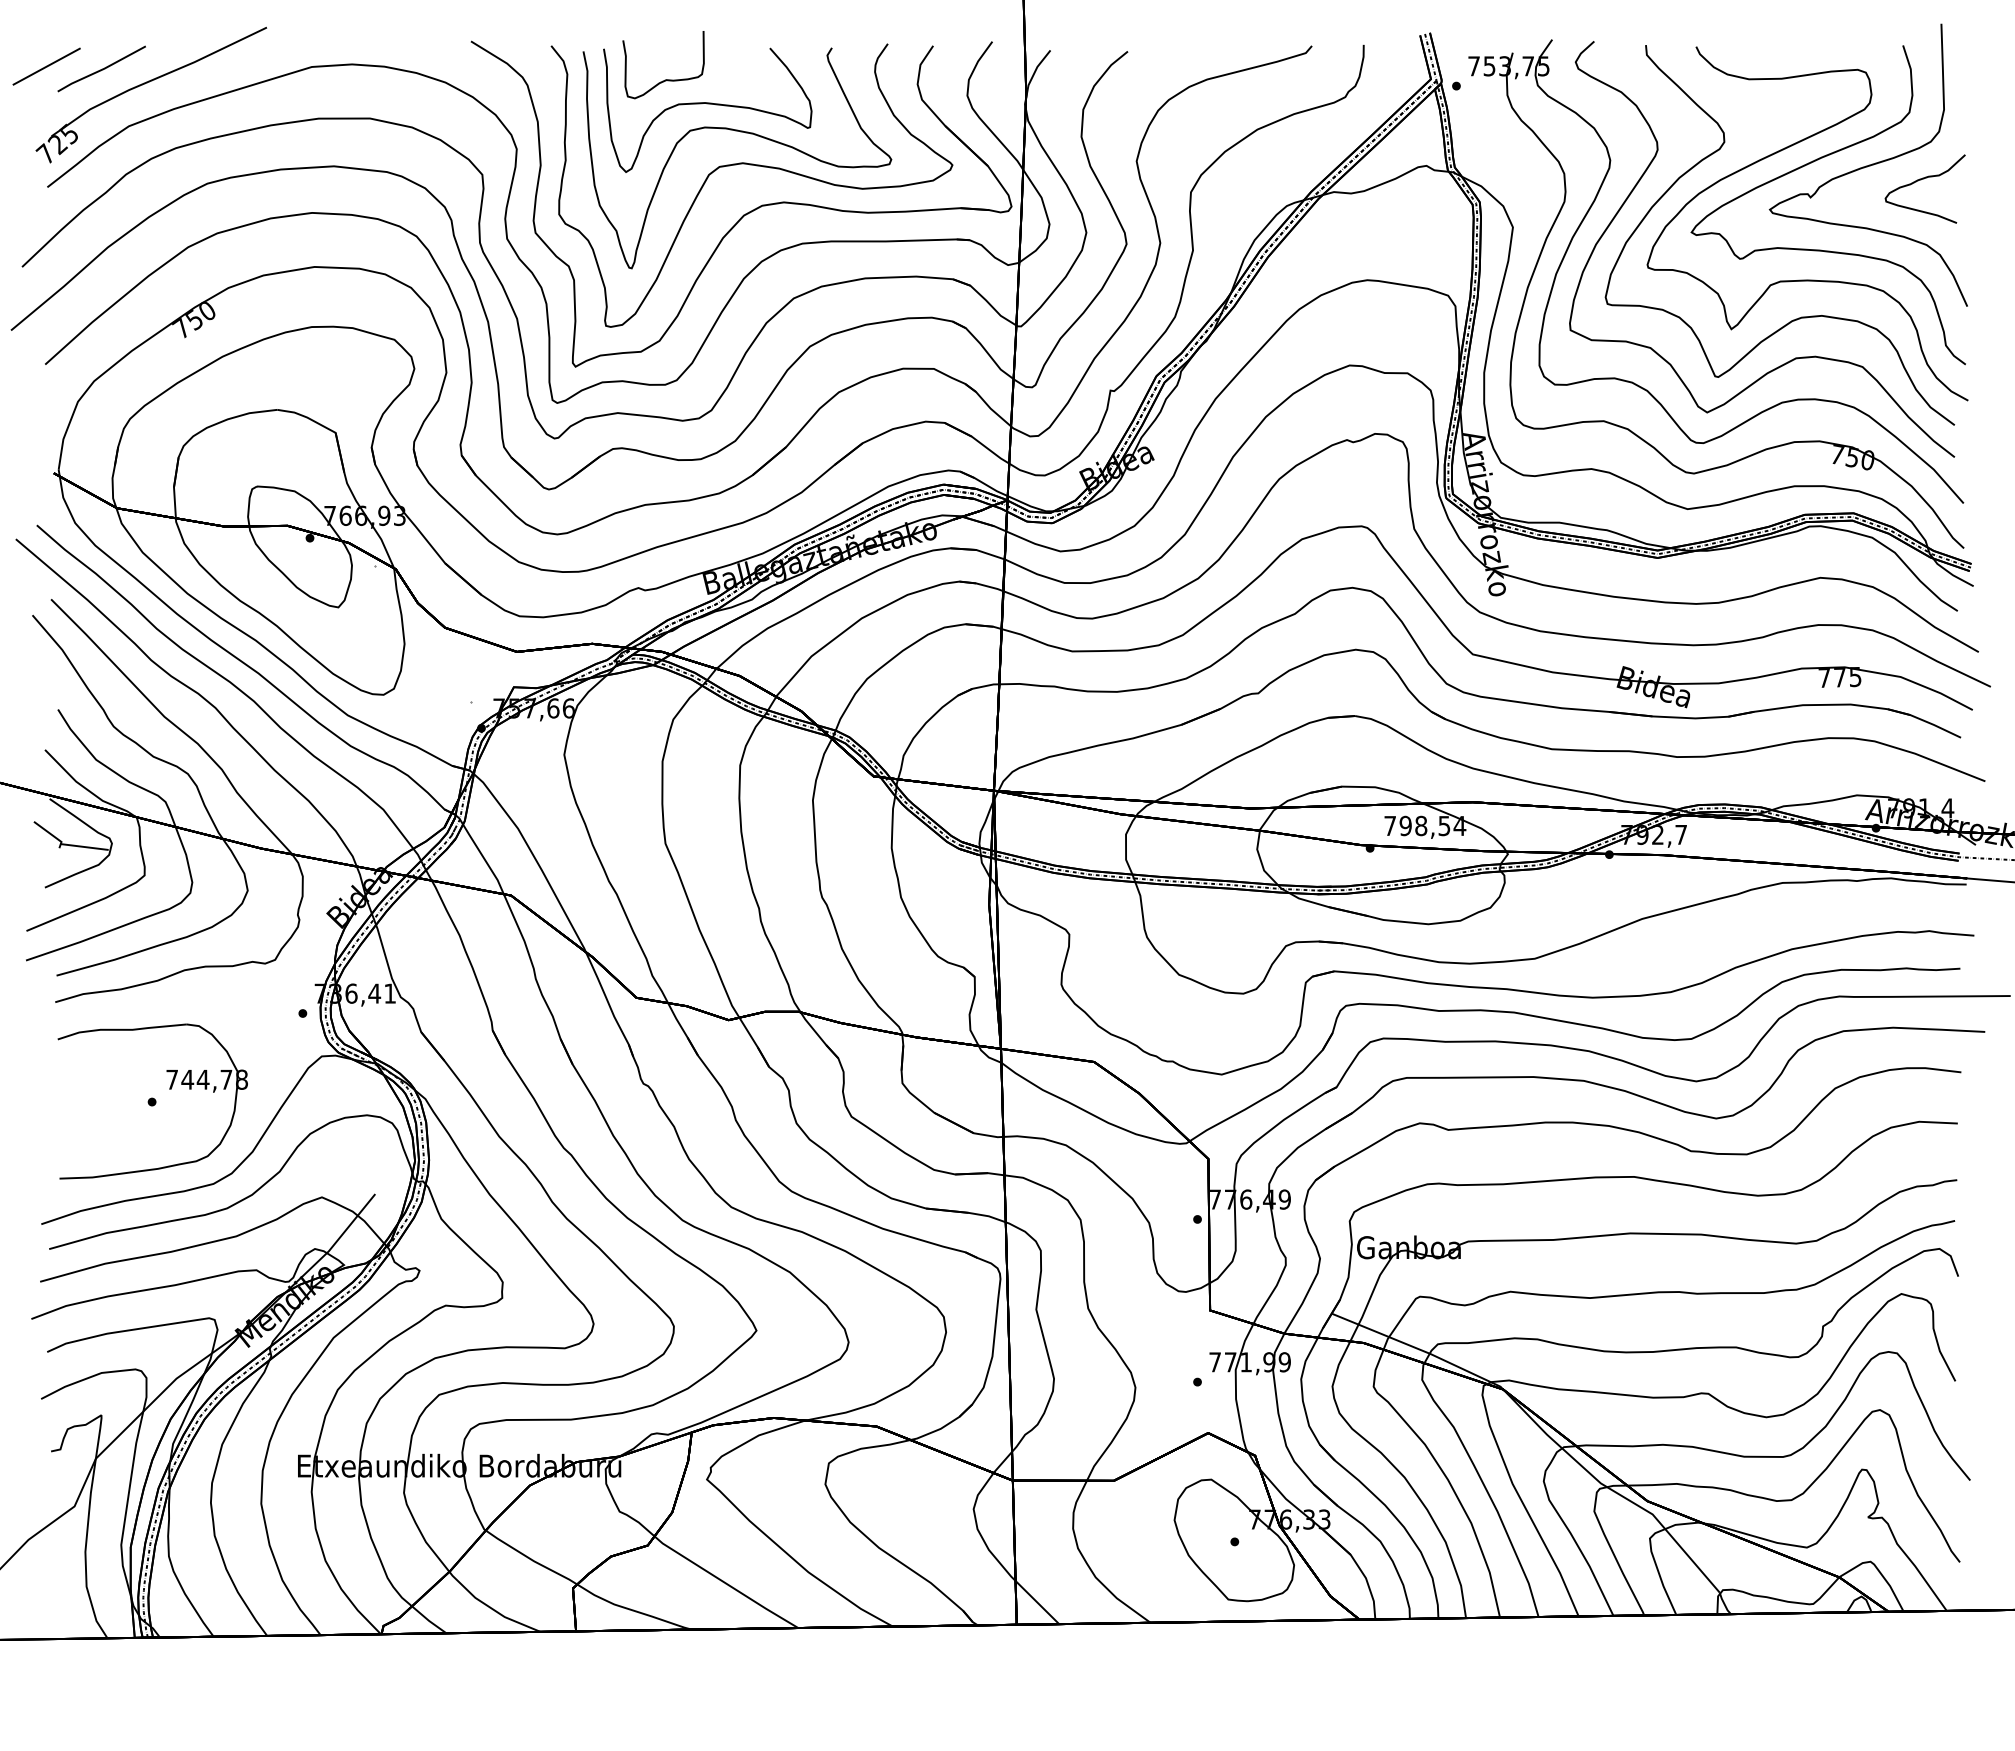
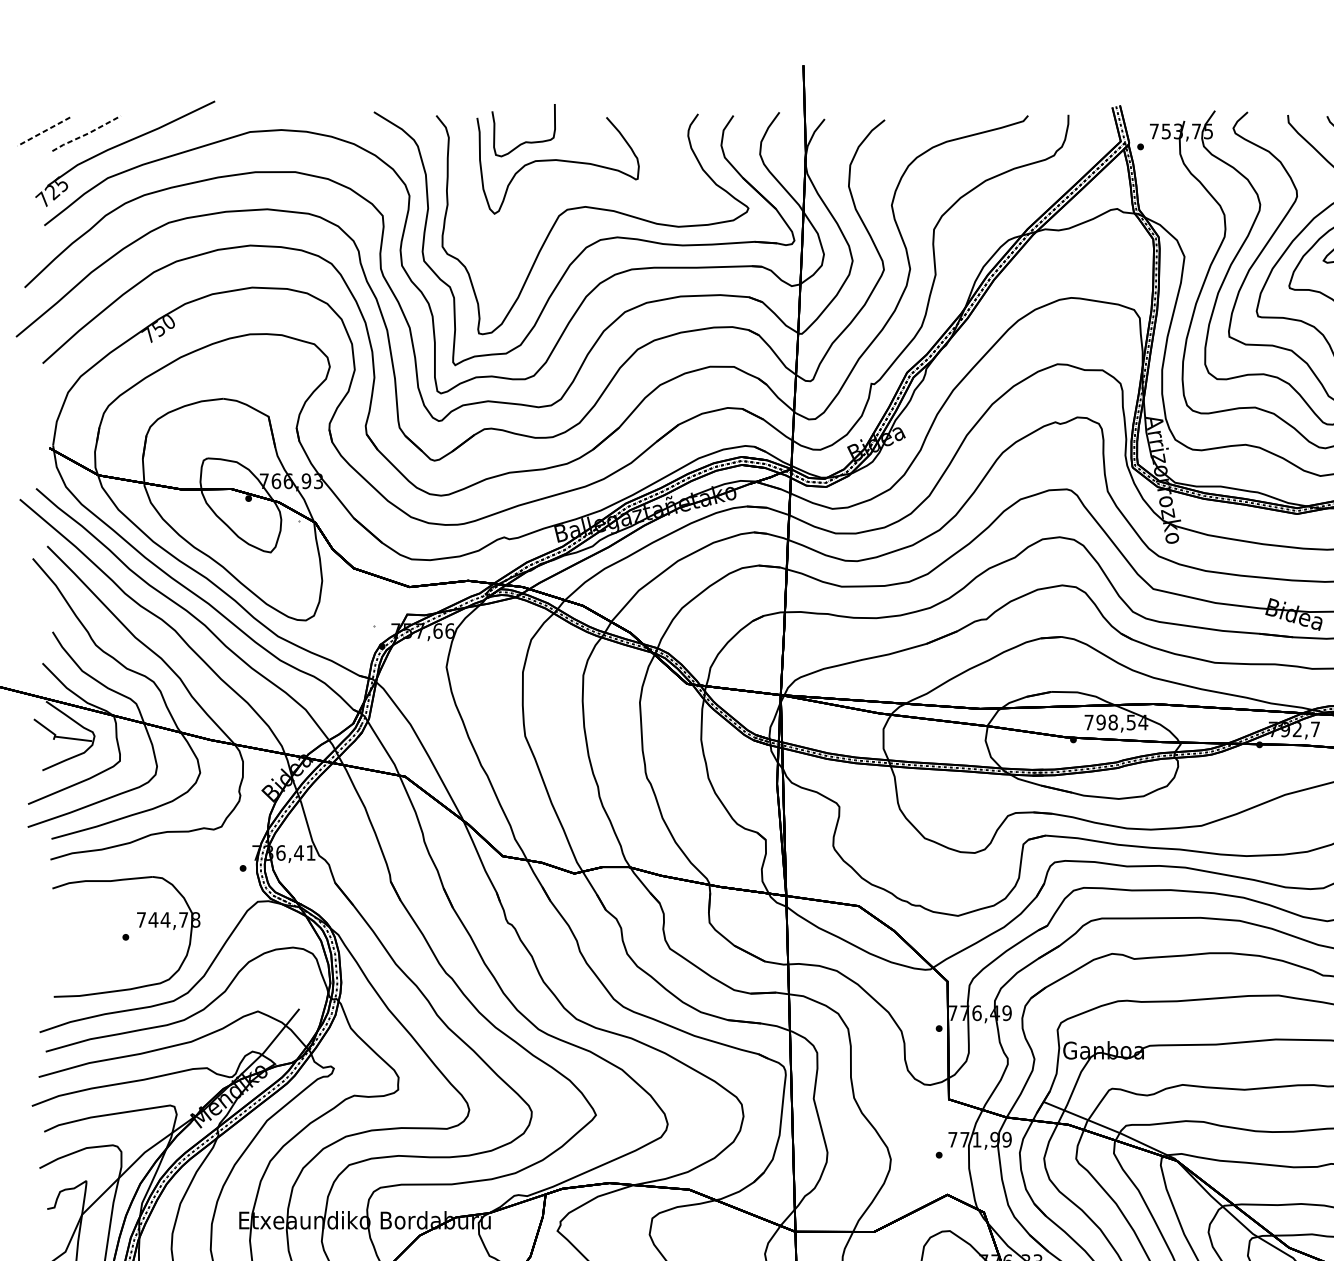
line: (46, 66) -> (43, 131), solid -> dashed
line: (101, 69) -> (86, 133), solid -> dashed
curve: (740, 132) -> (583, 182), removed

